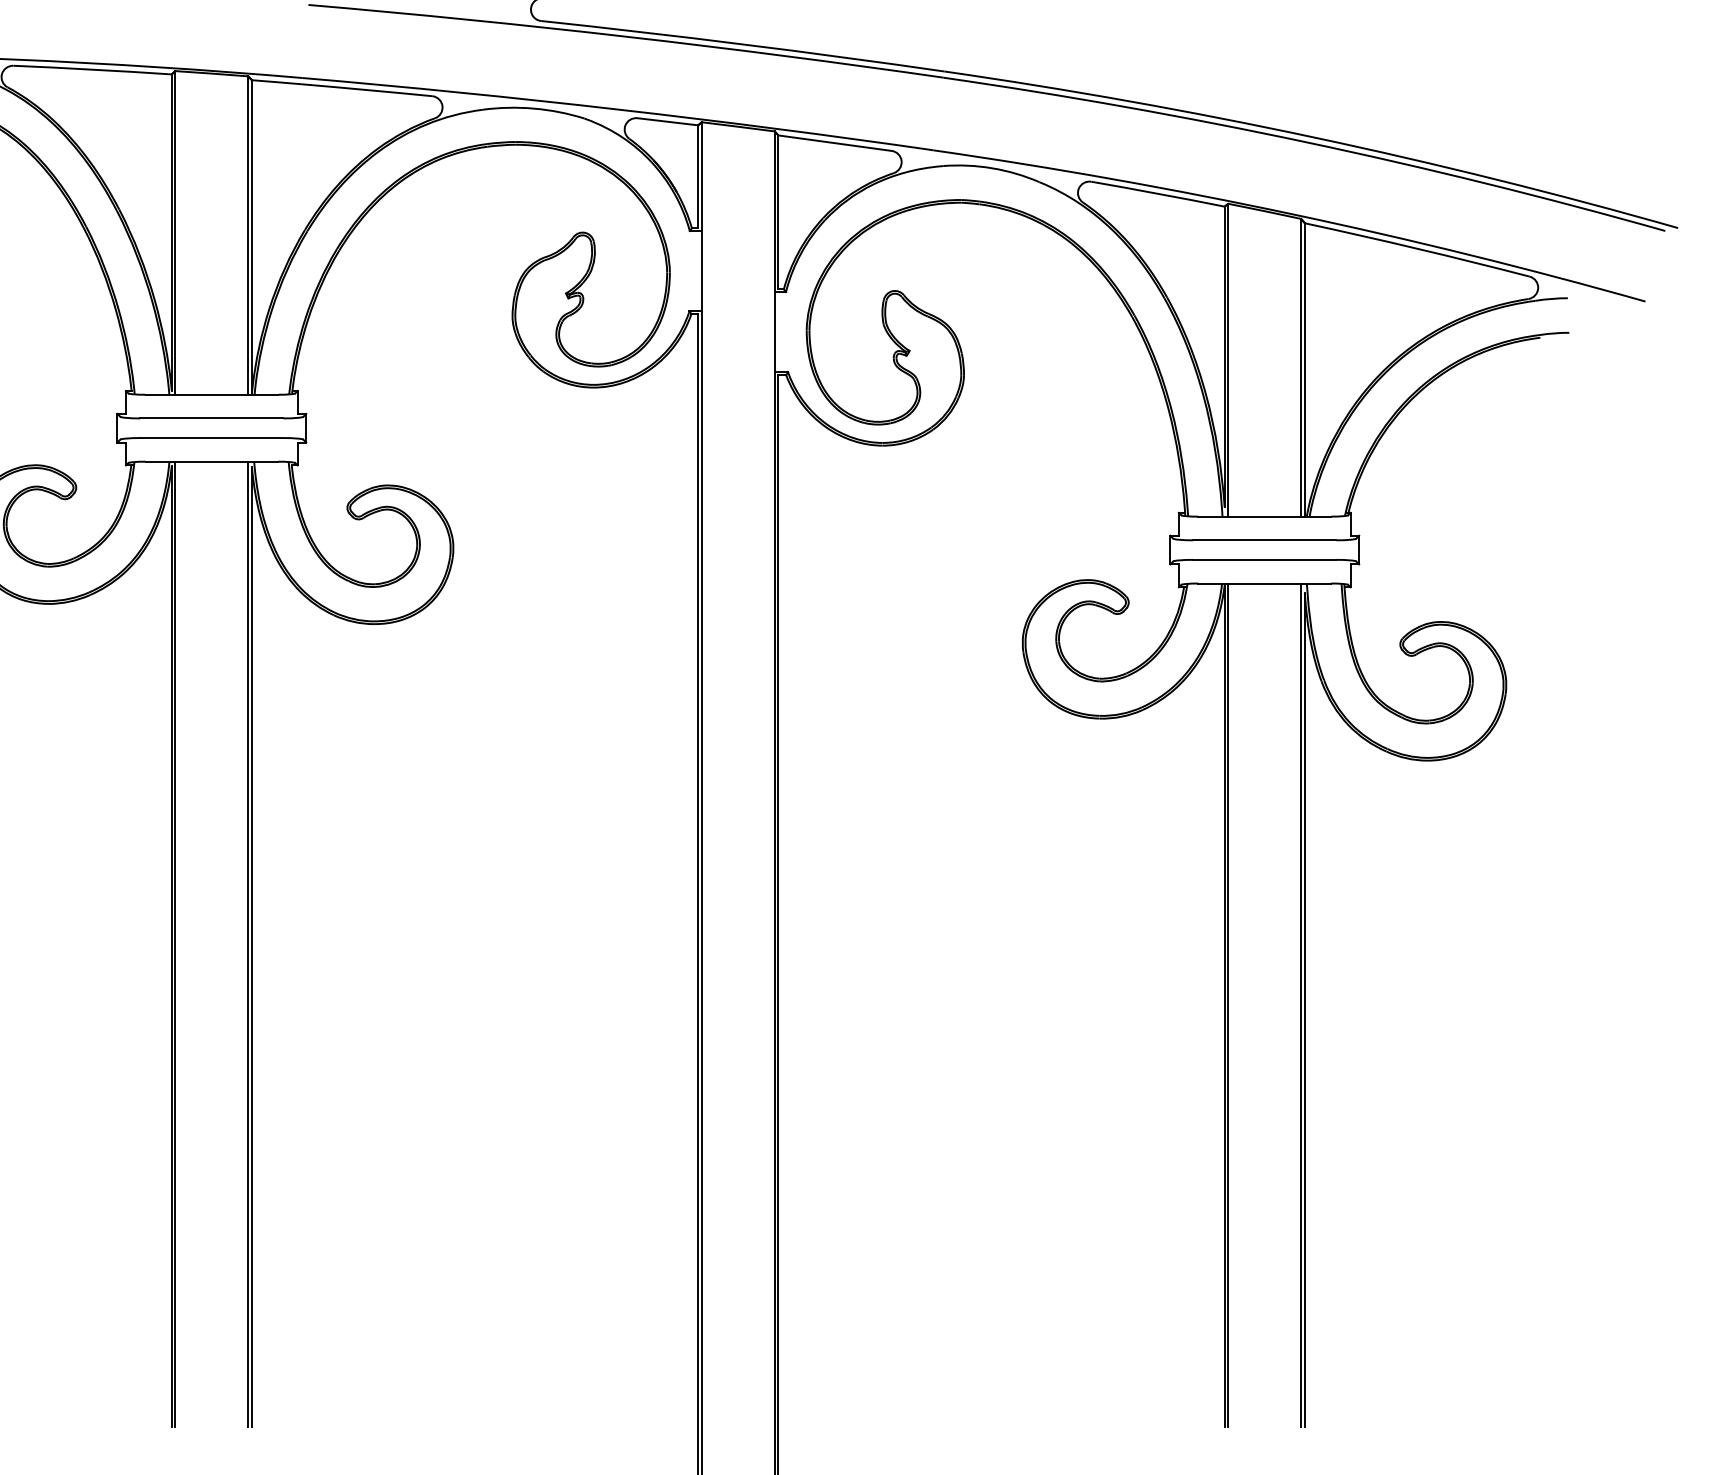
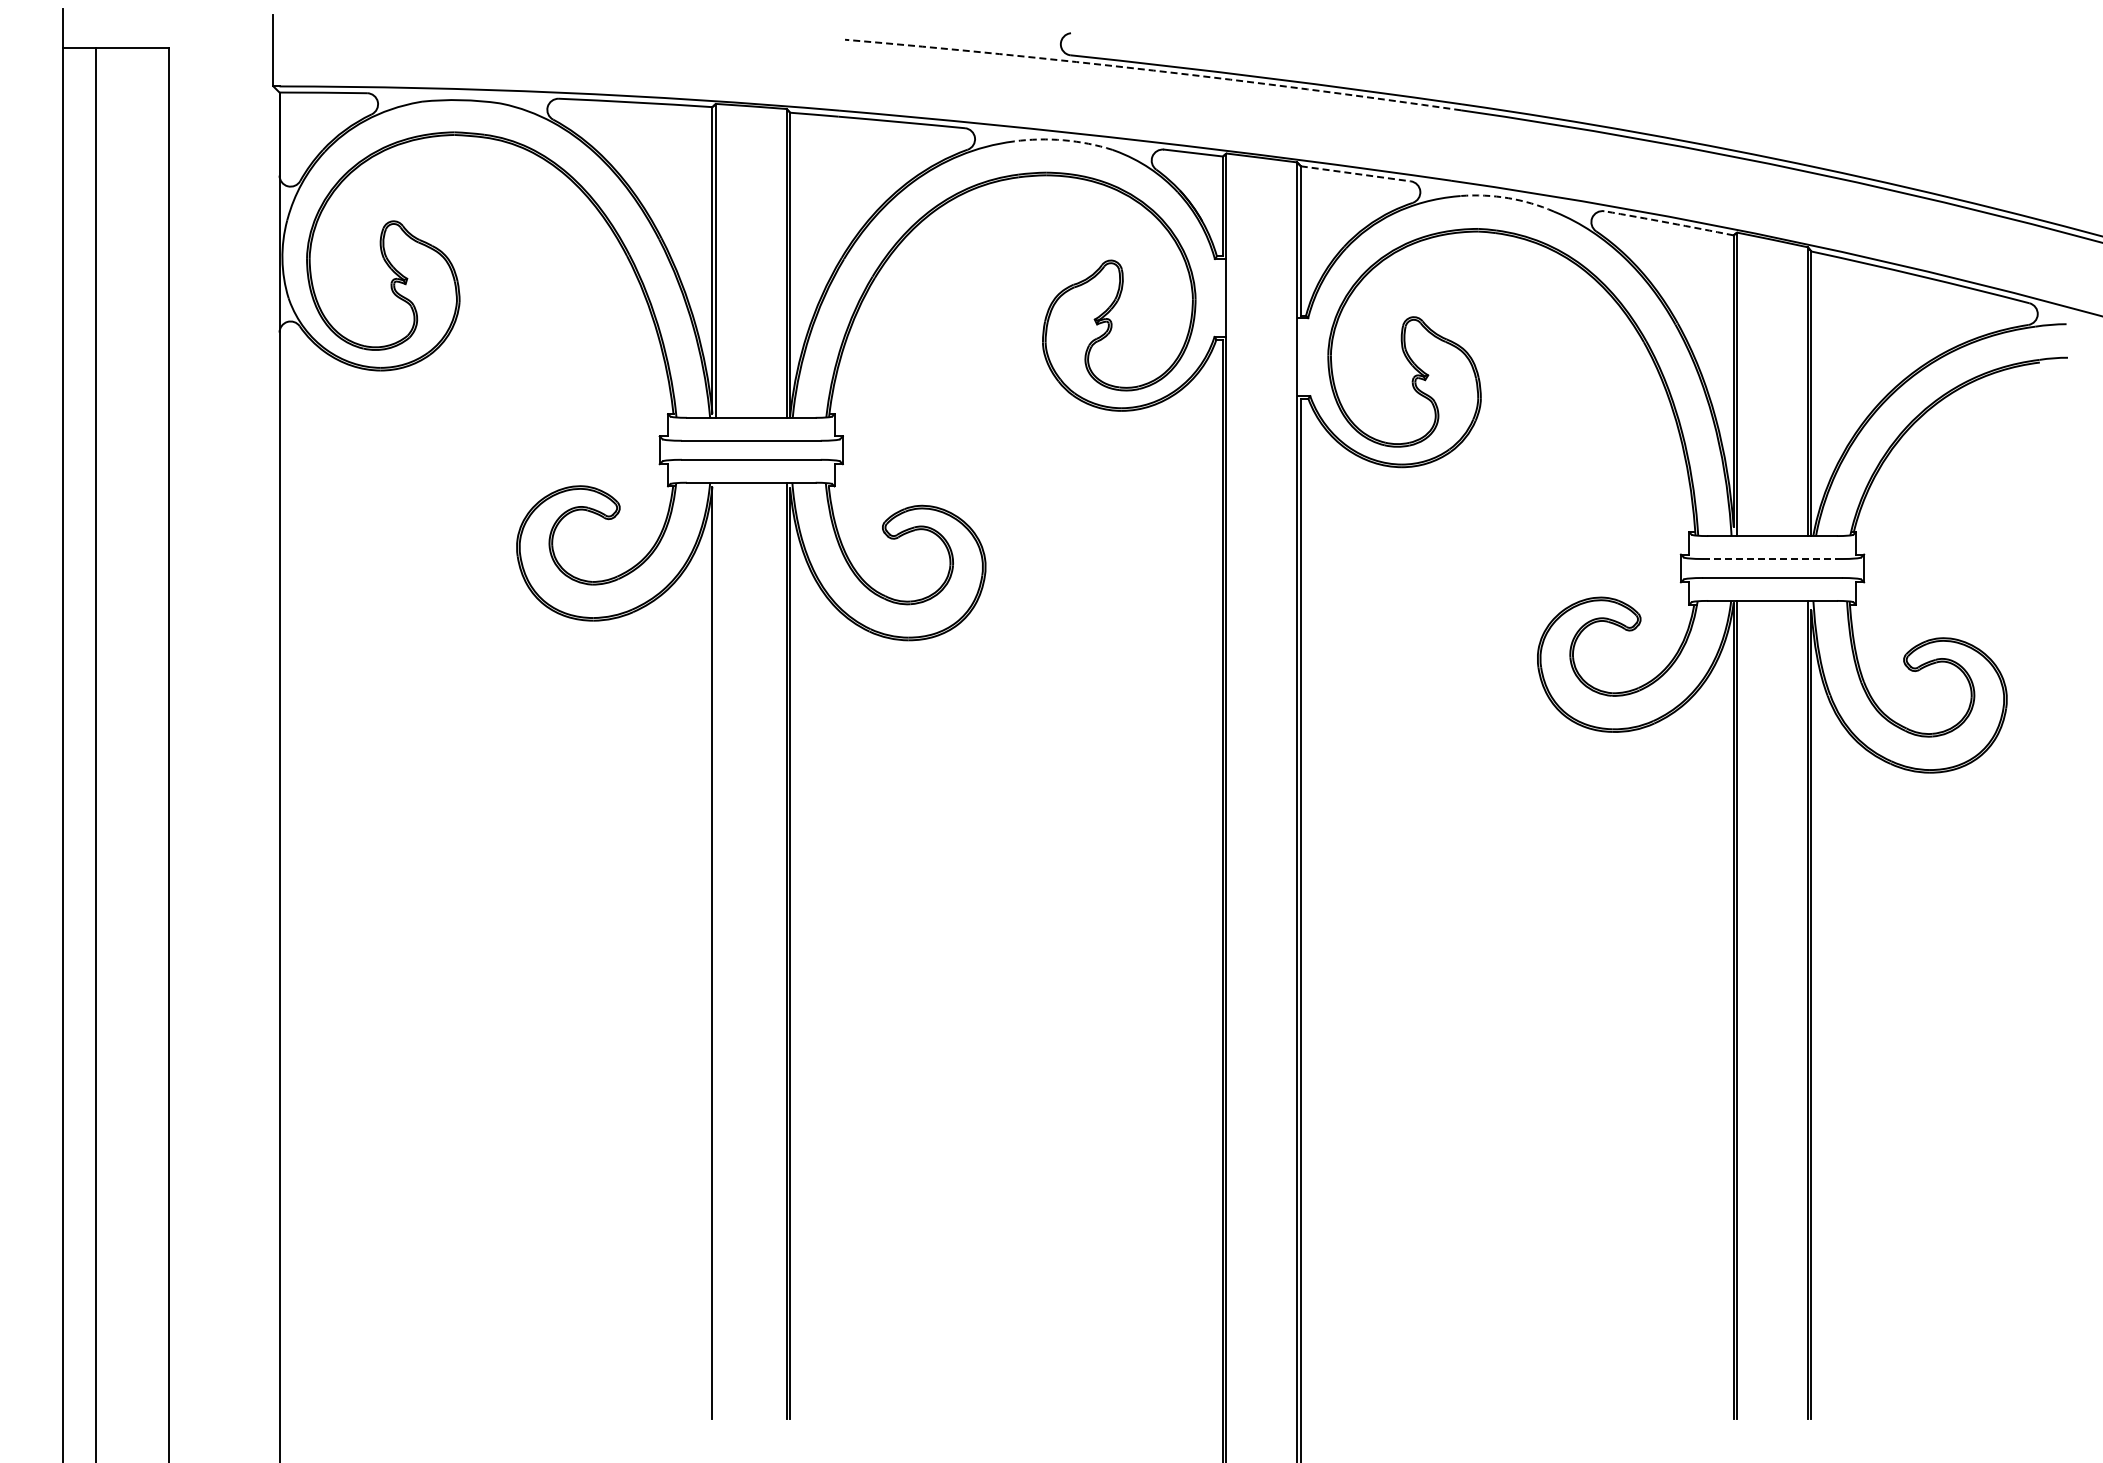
arc: (626, 36) -> (1153, 70), solid -> dashed
arc: (533, 108) -> (1063, 140), solid -> dashed
line: (834, 142) -> (1355, 173), solid -> dashed
arc: (992, 168) -> (1508, 198), solid -> dashed
arc: (1158, 193) -> (1669, 222), solid -> dashed
line: (1264, 539) -> (1772, 558), solid -> dashed
line: (174, 943) -> (715, 950), removed

